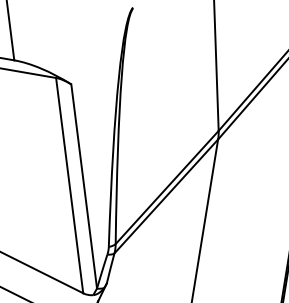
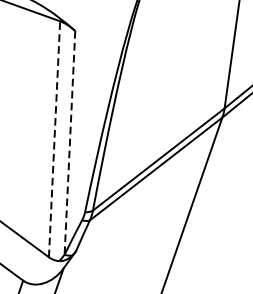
line: (69, 185) -> (54, 139), solid -> dashed
line: (84, 186) -> (70, 142), solid -> dashed

